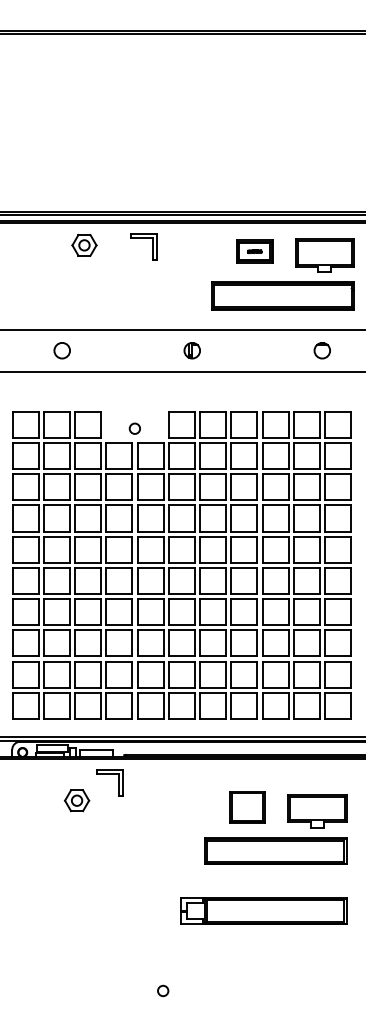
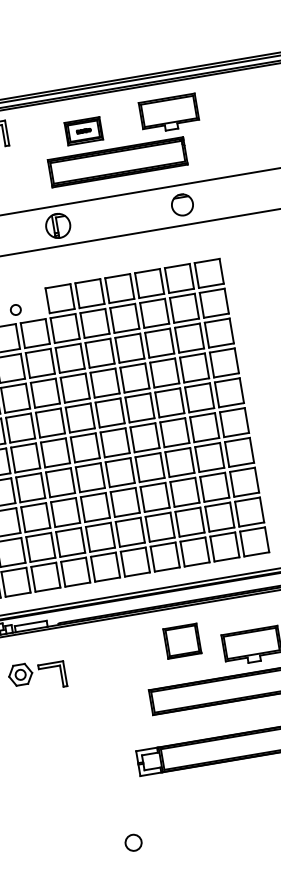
part: (254, 251) -> (83, 131), moved
part: (282, 295) -> (117, 161), moved
part: (191, 350) -> (57, 226), size x1.6
circle: (321, 350) -> (181, 205), size x1.4
part: (109, 774) -> (51, 667), moved
part: (247, 807) -> (182, 641), moved
circle: (163, 990) -> (133, 842), size x1.6

